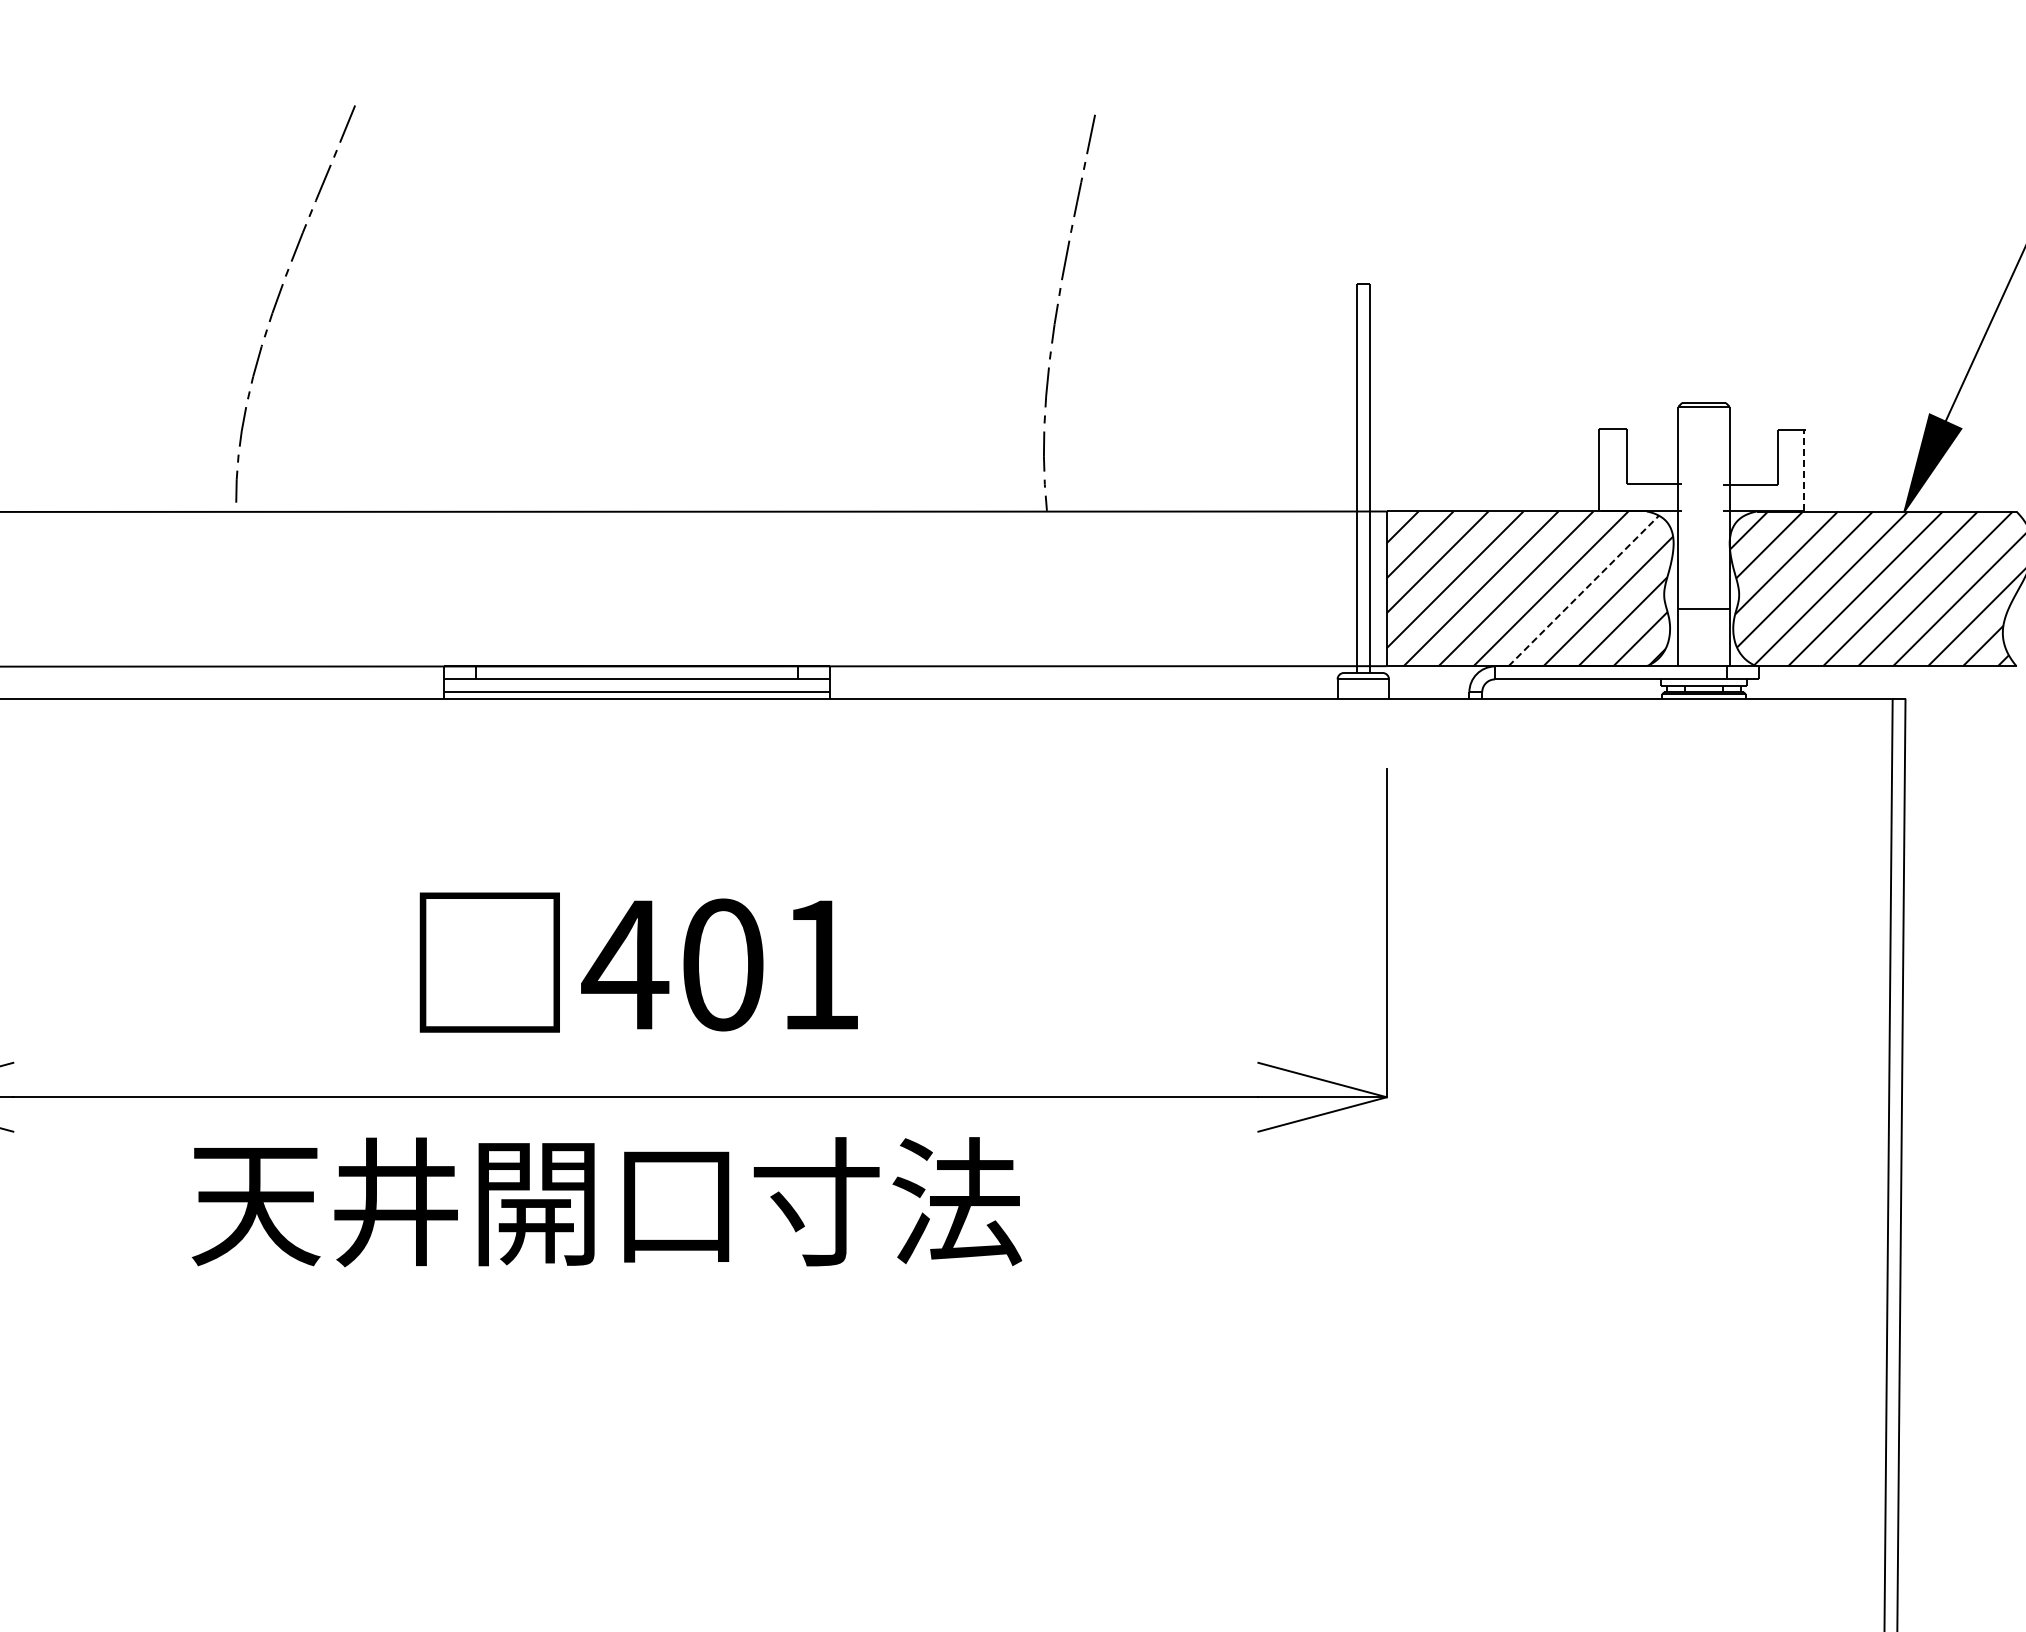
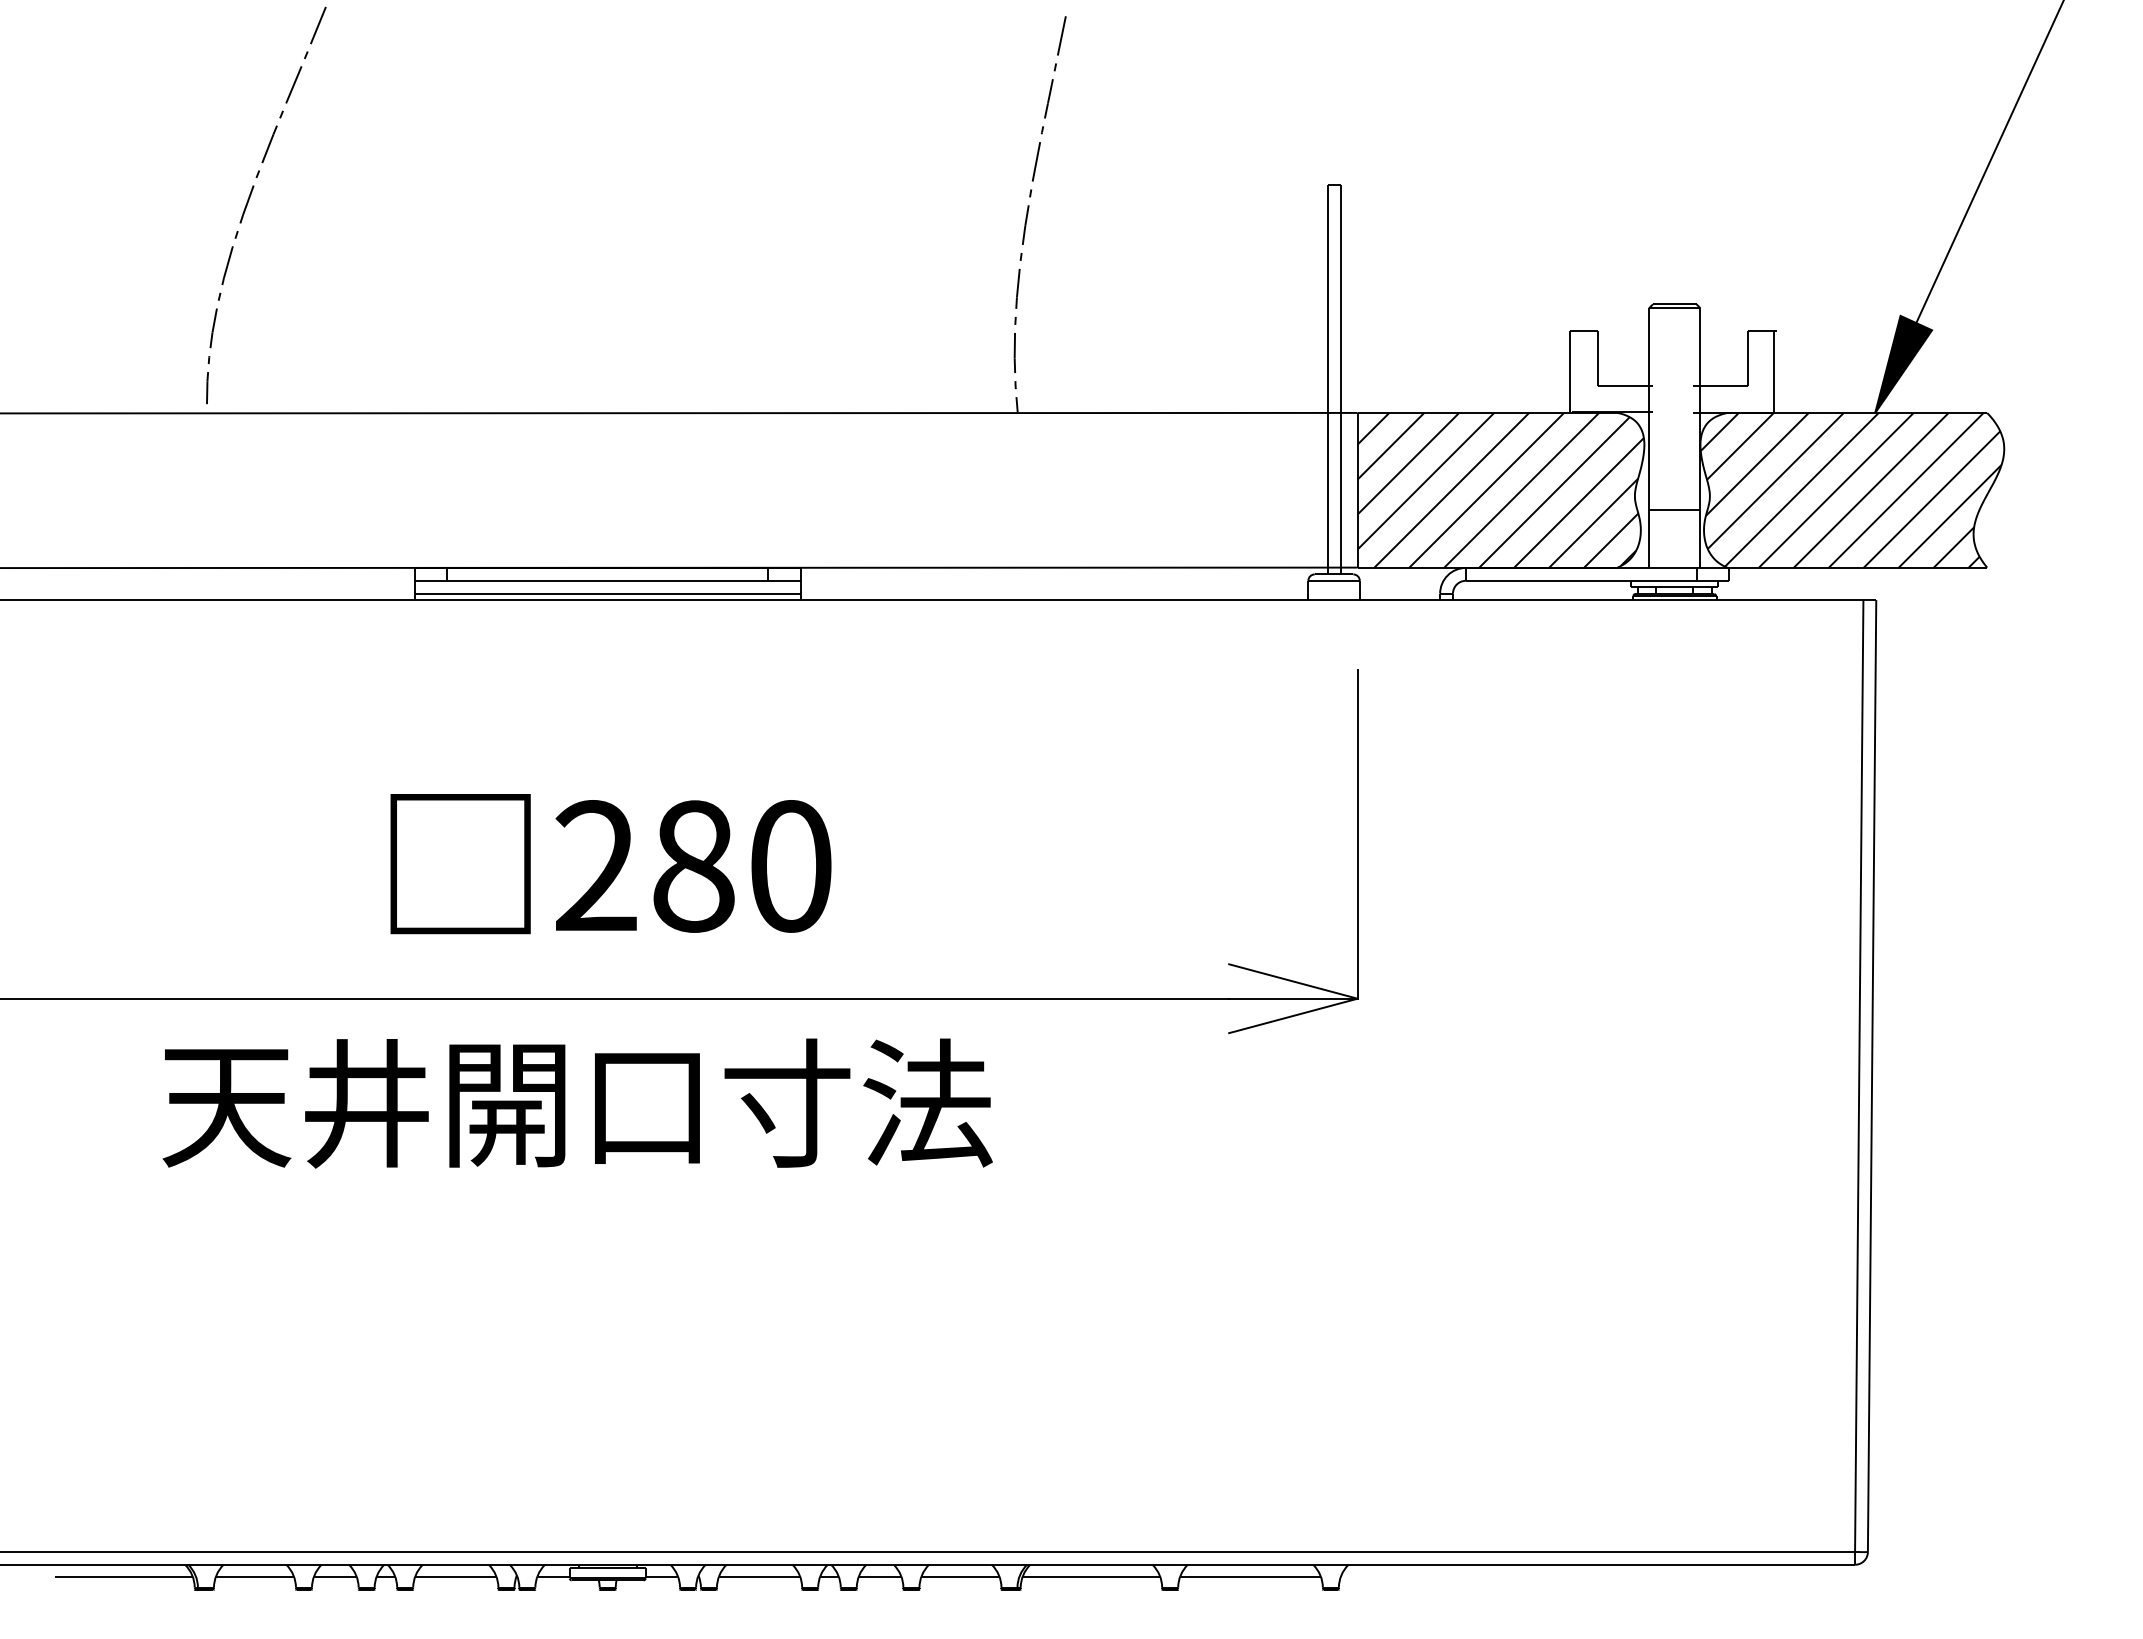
line: (1803, 470) -> (1774, 371), dashed -> solid
line: (1583, 591) -> (1554, 492), dashed -> solid
text: (720, 965) -> (691, 866), 401 -> 280

